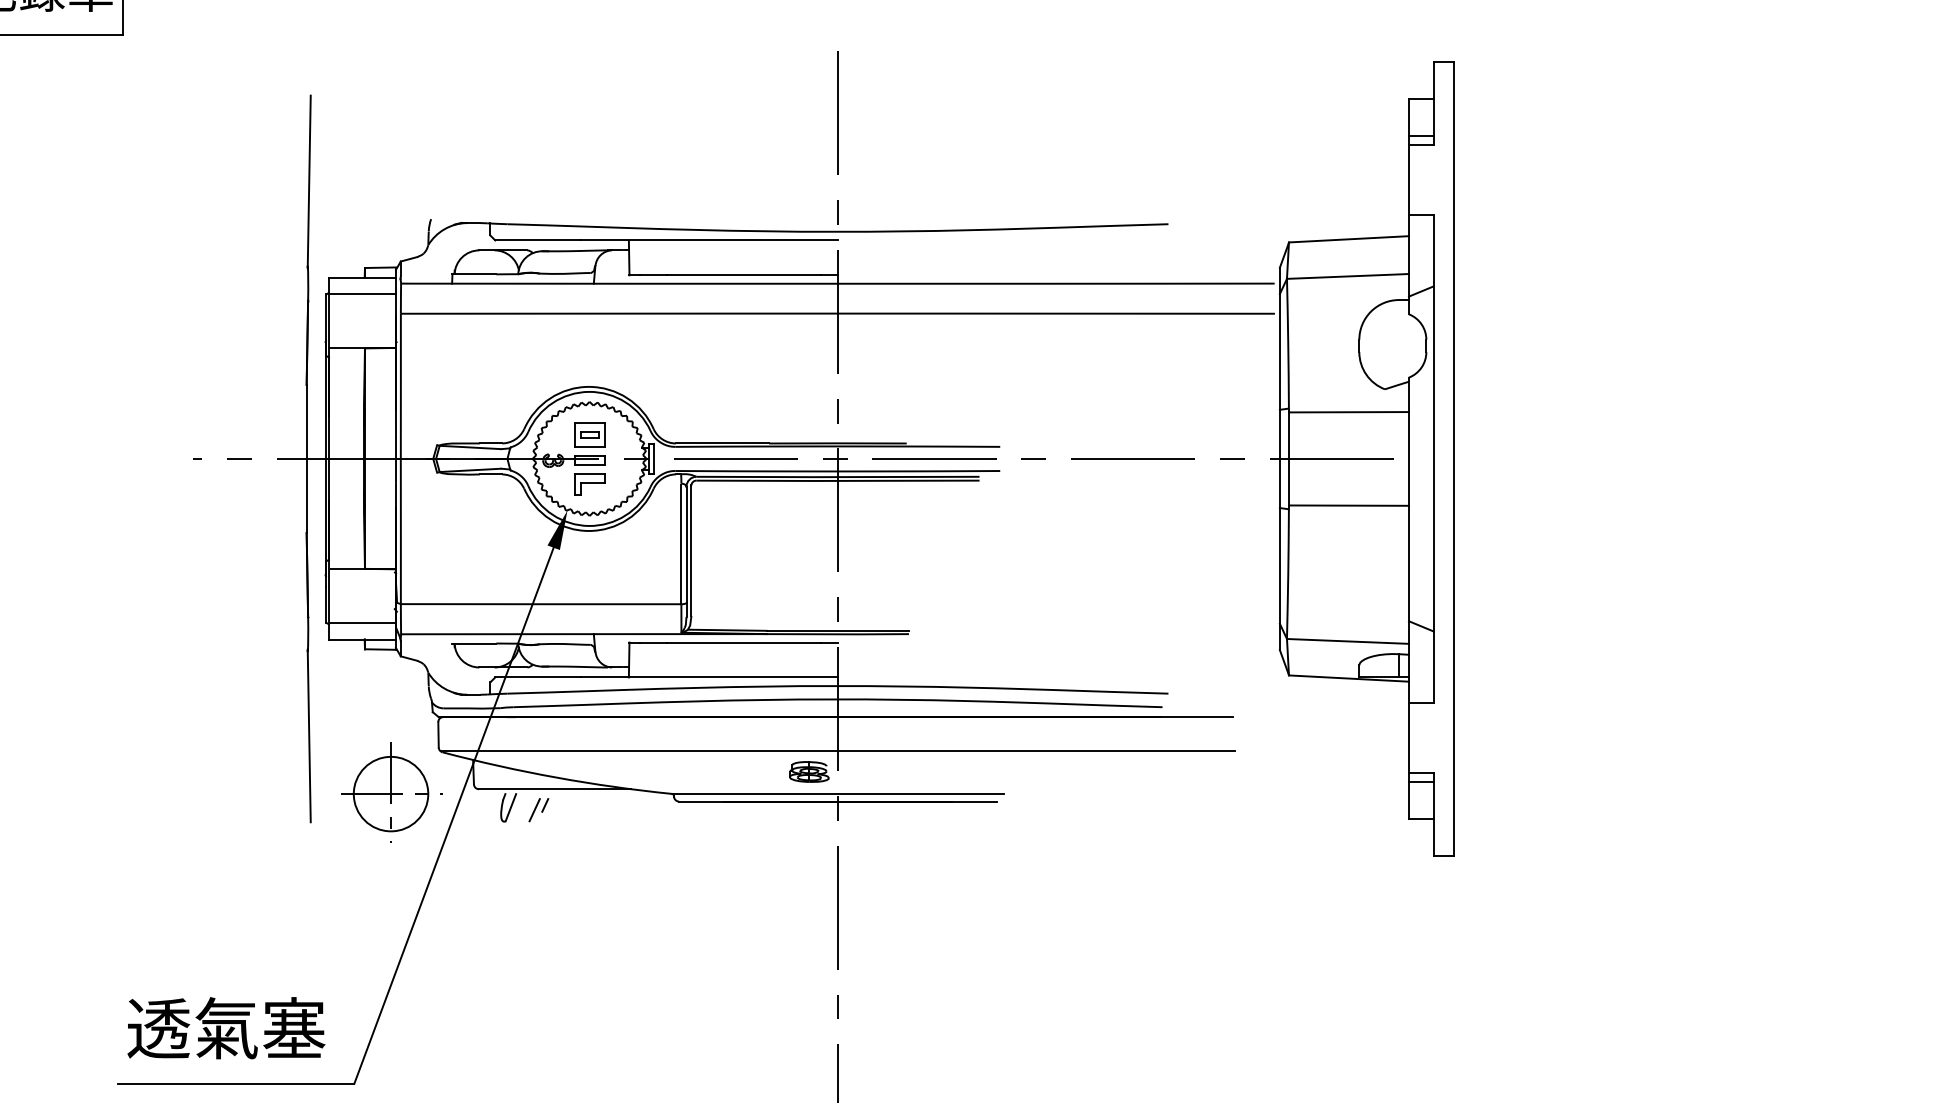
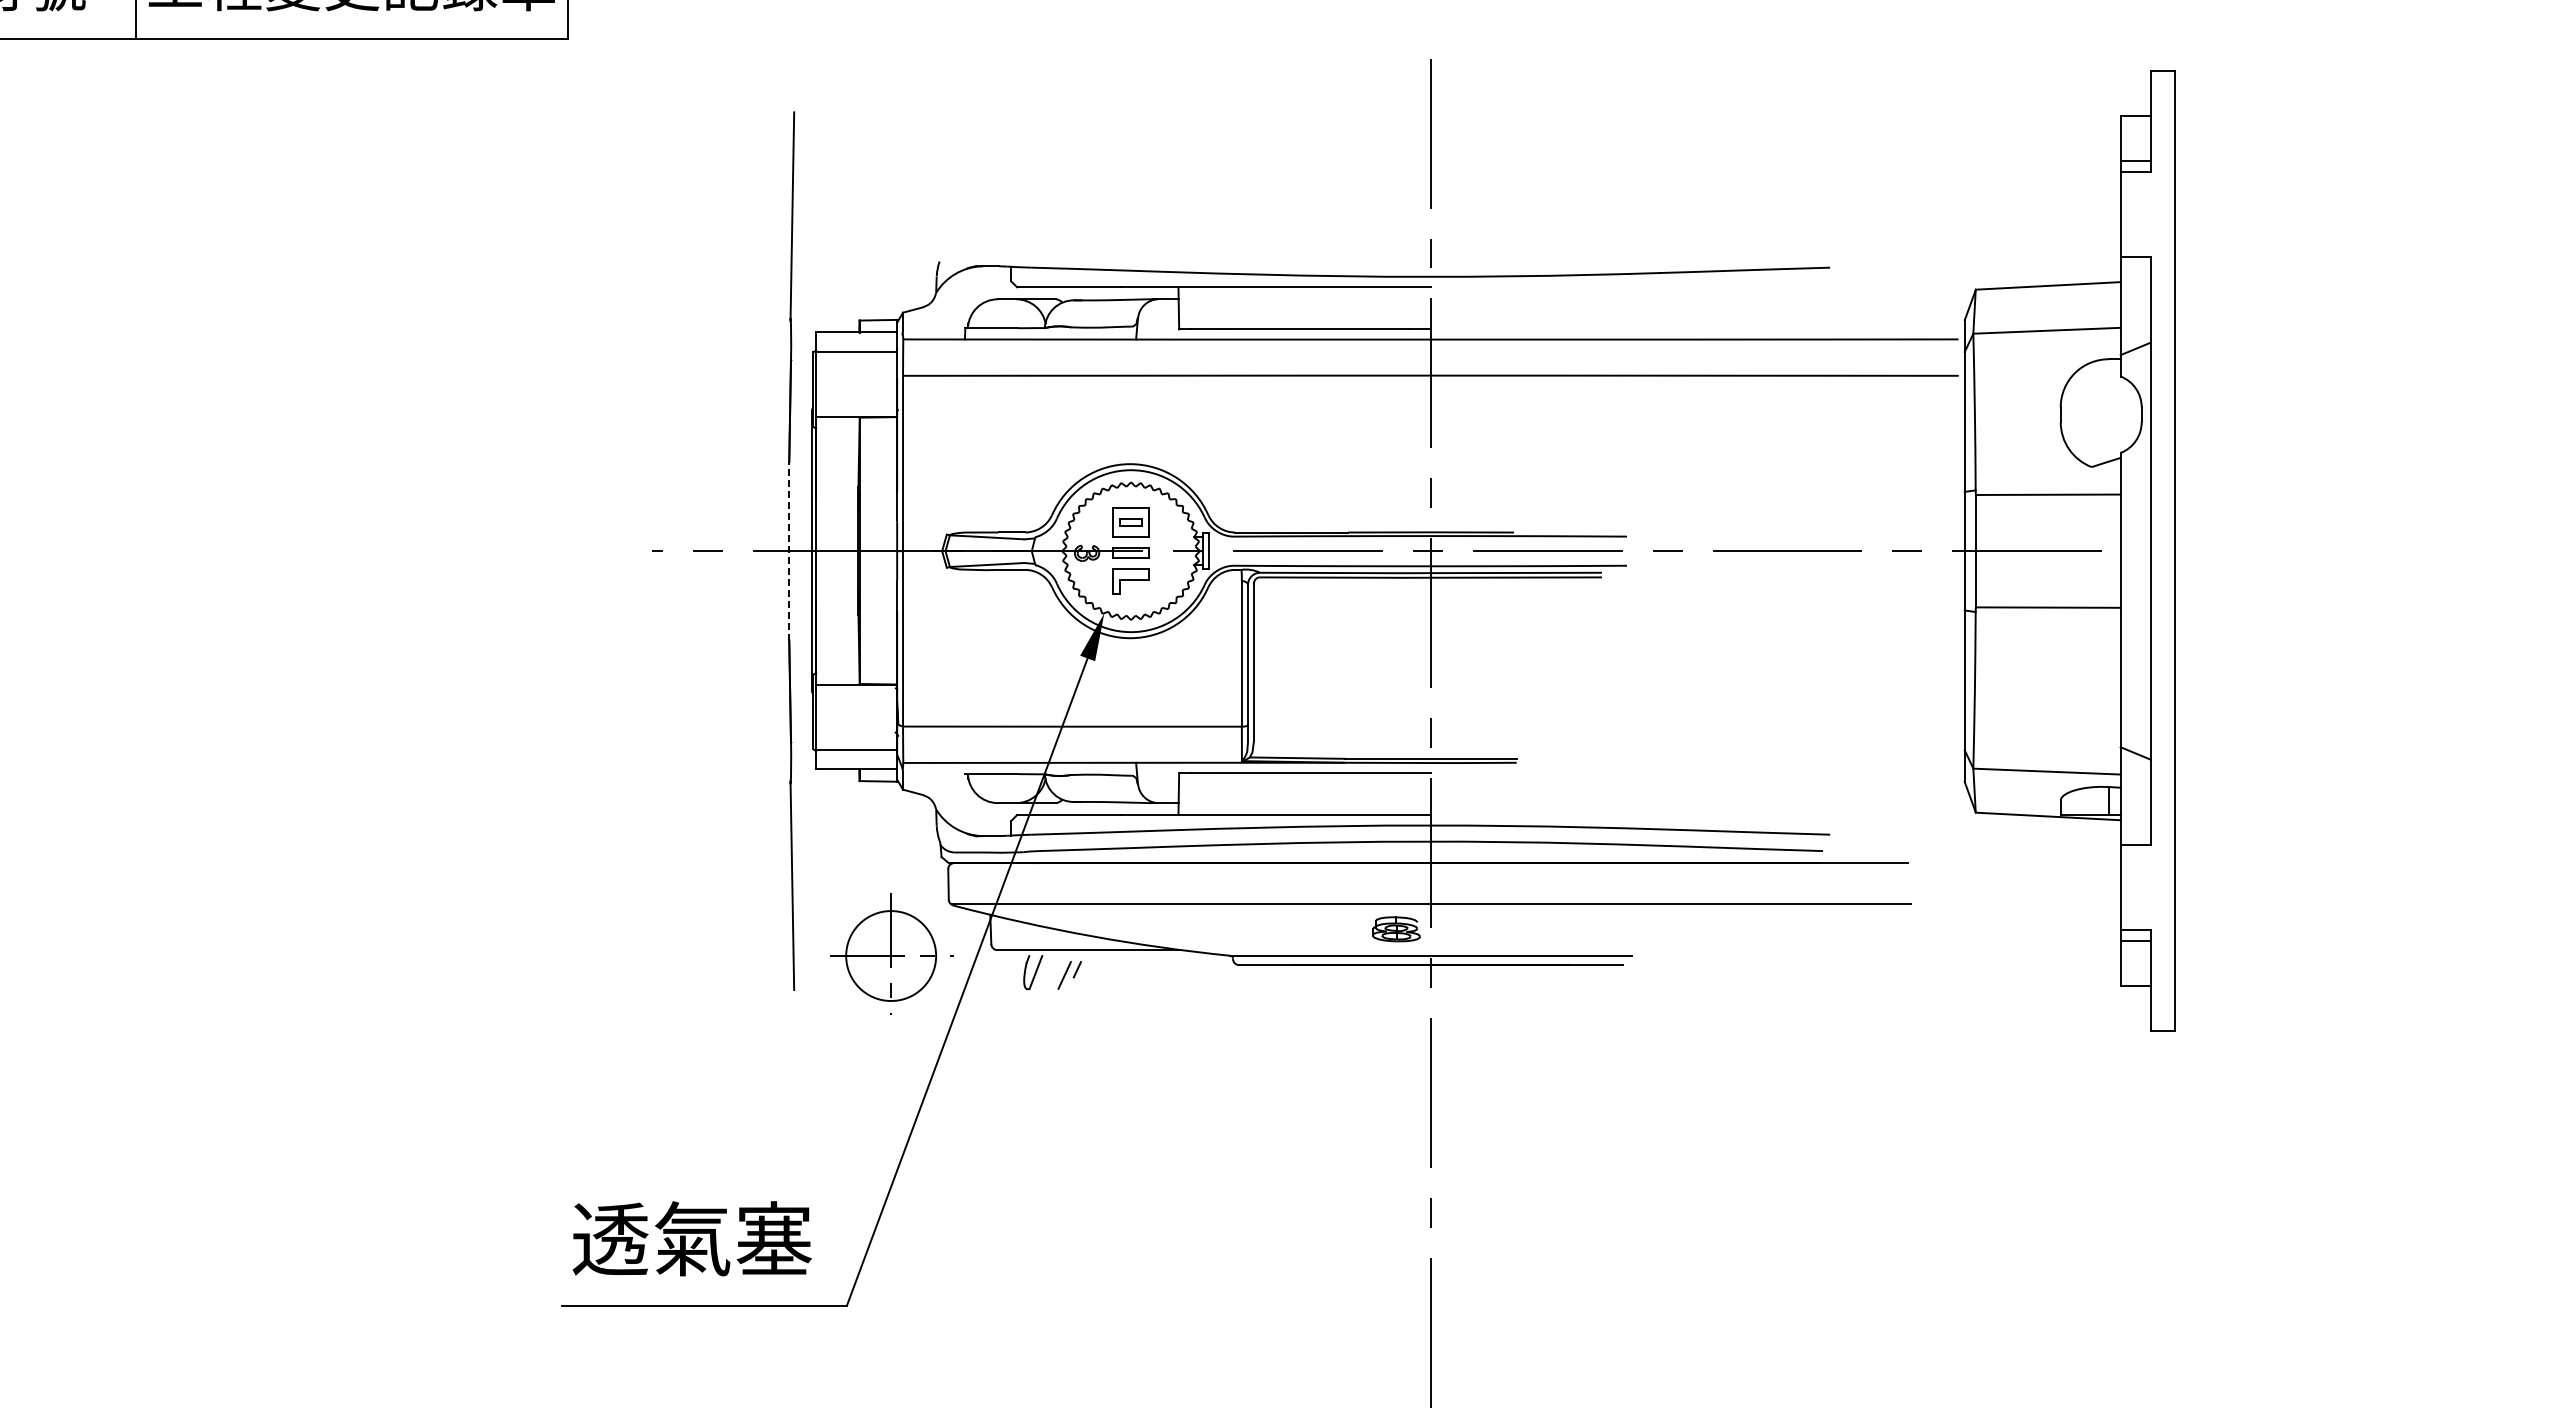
line: (306, 458) -> (789, 550), solid -> dashed

